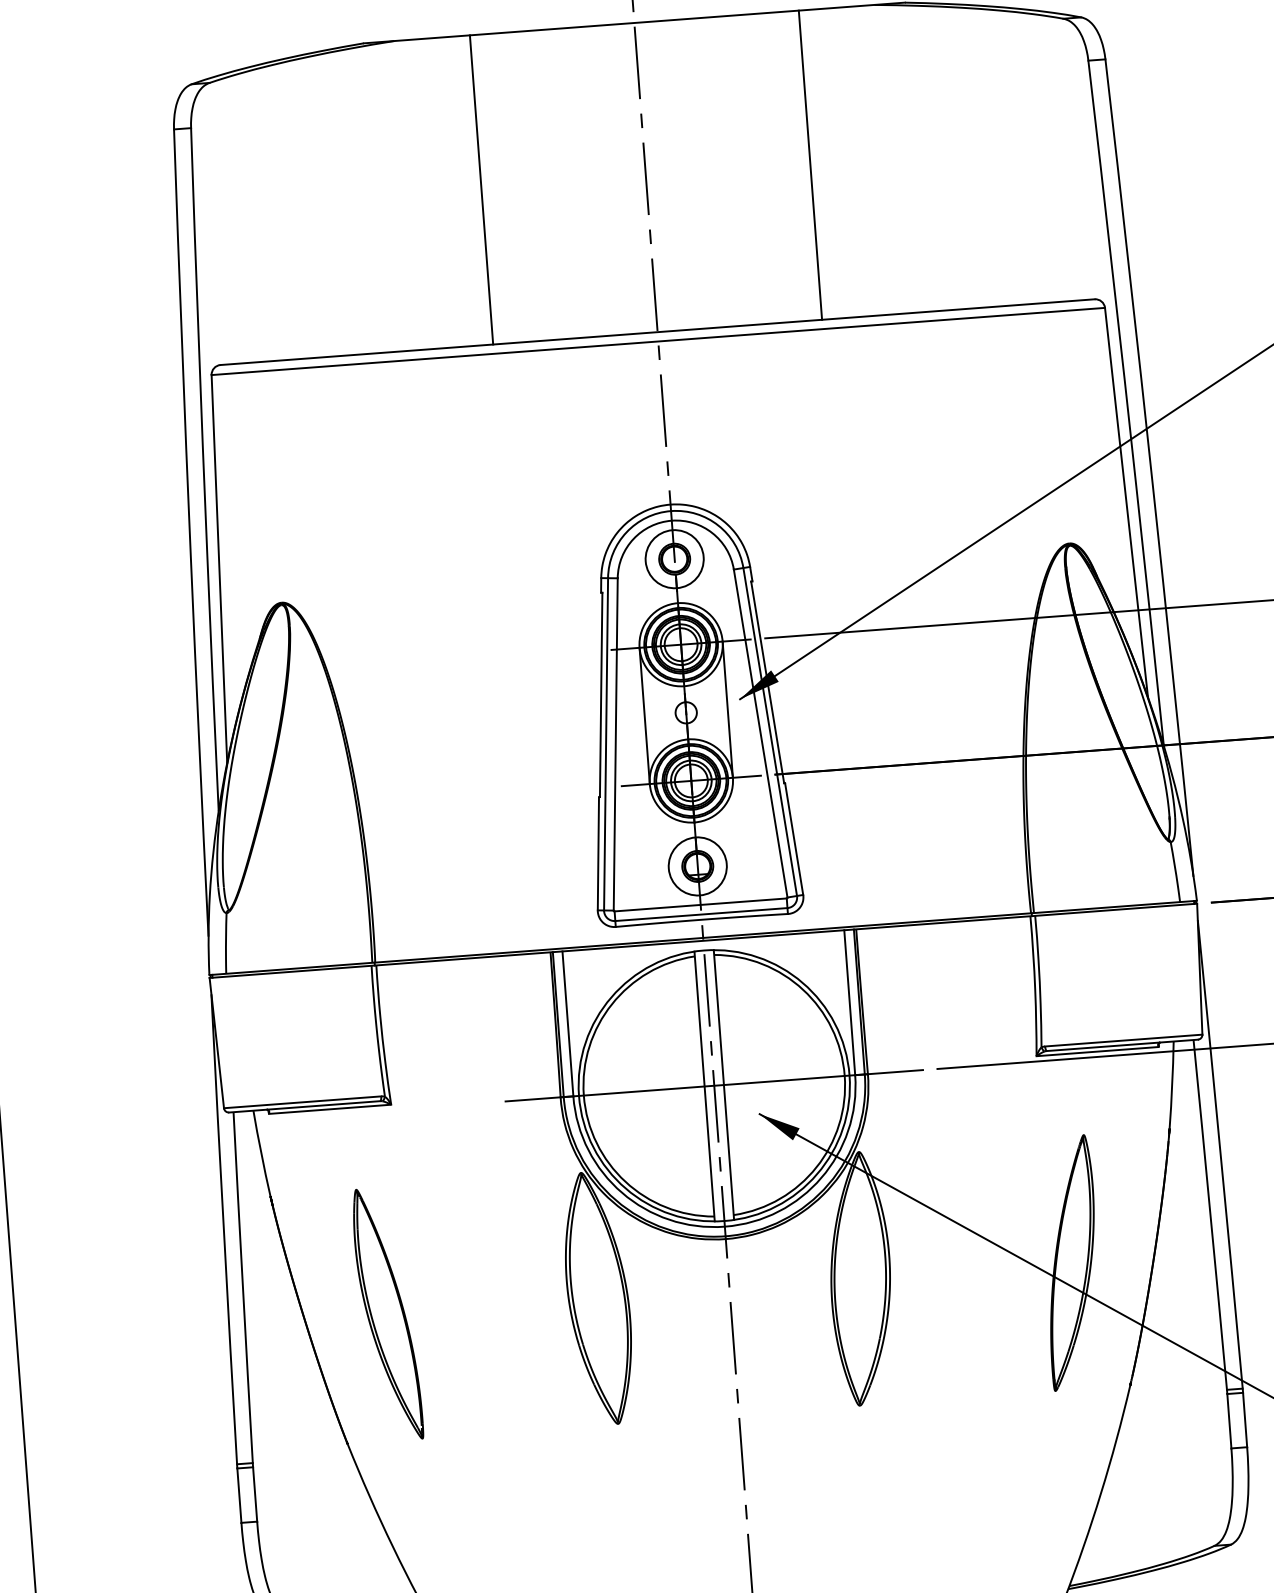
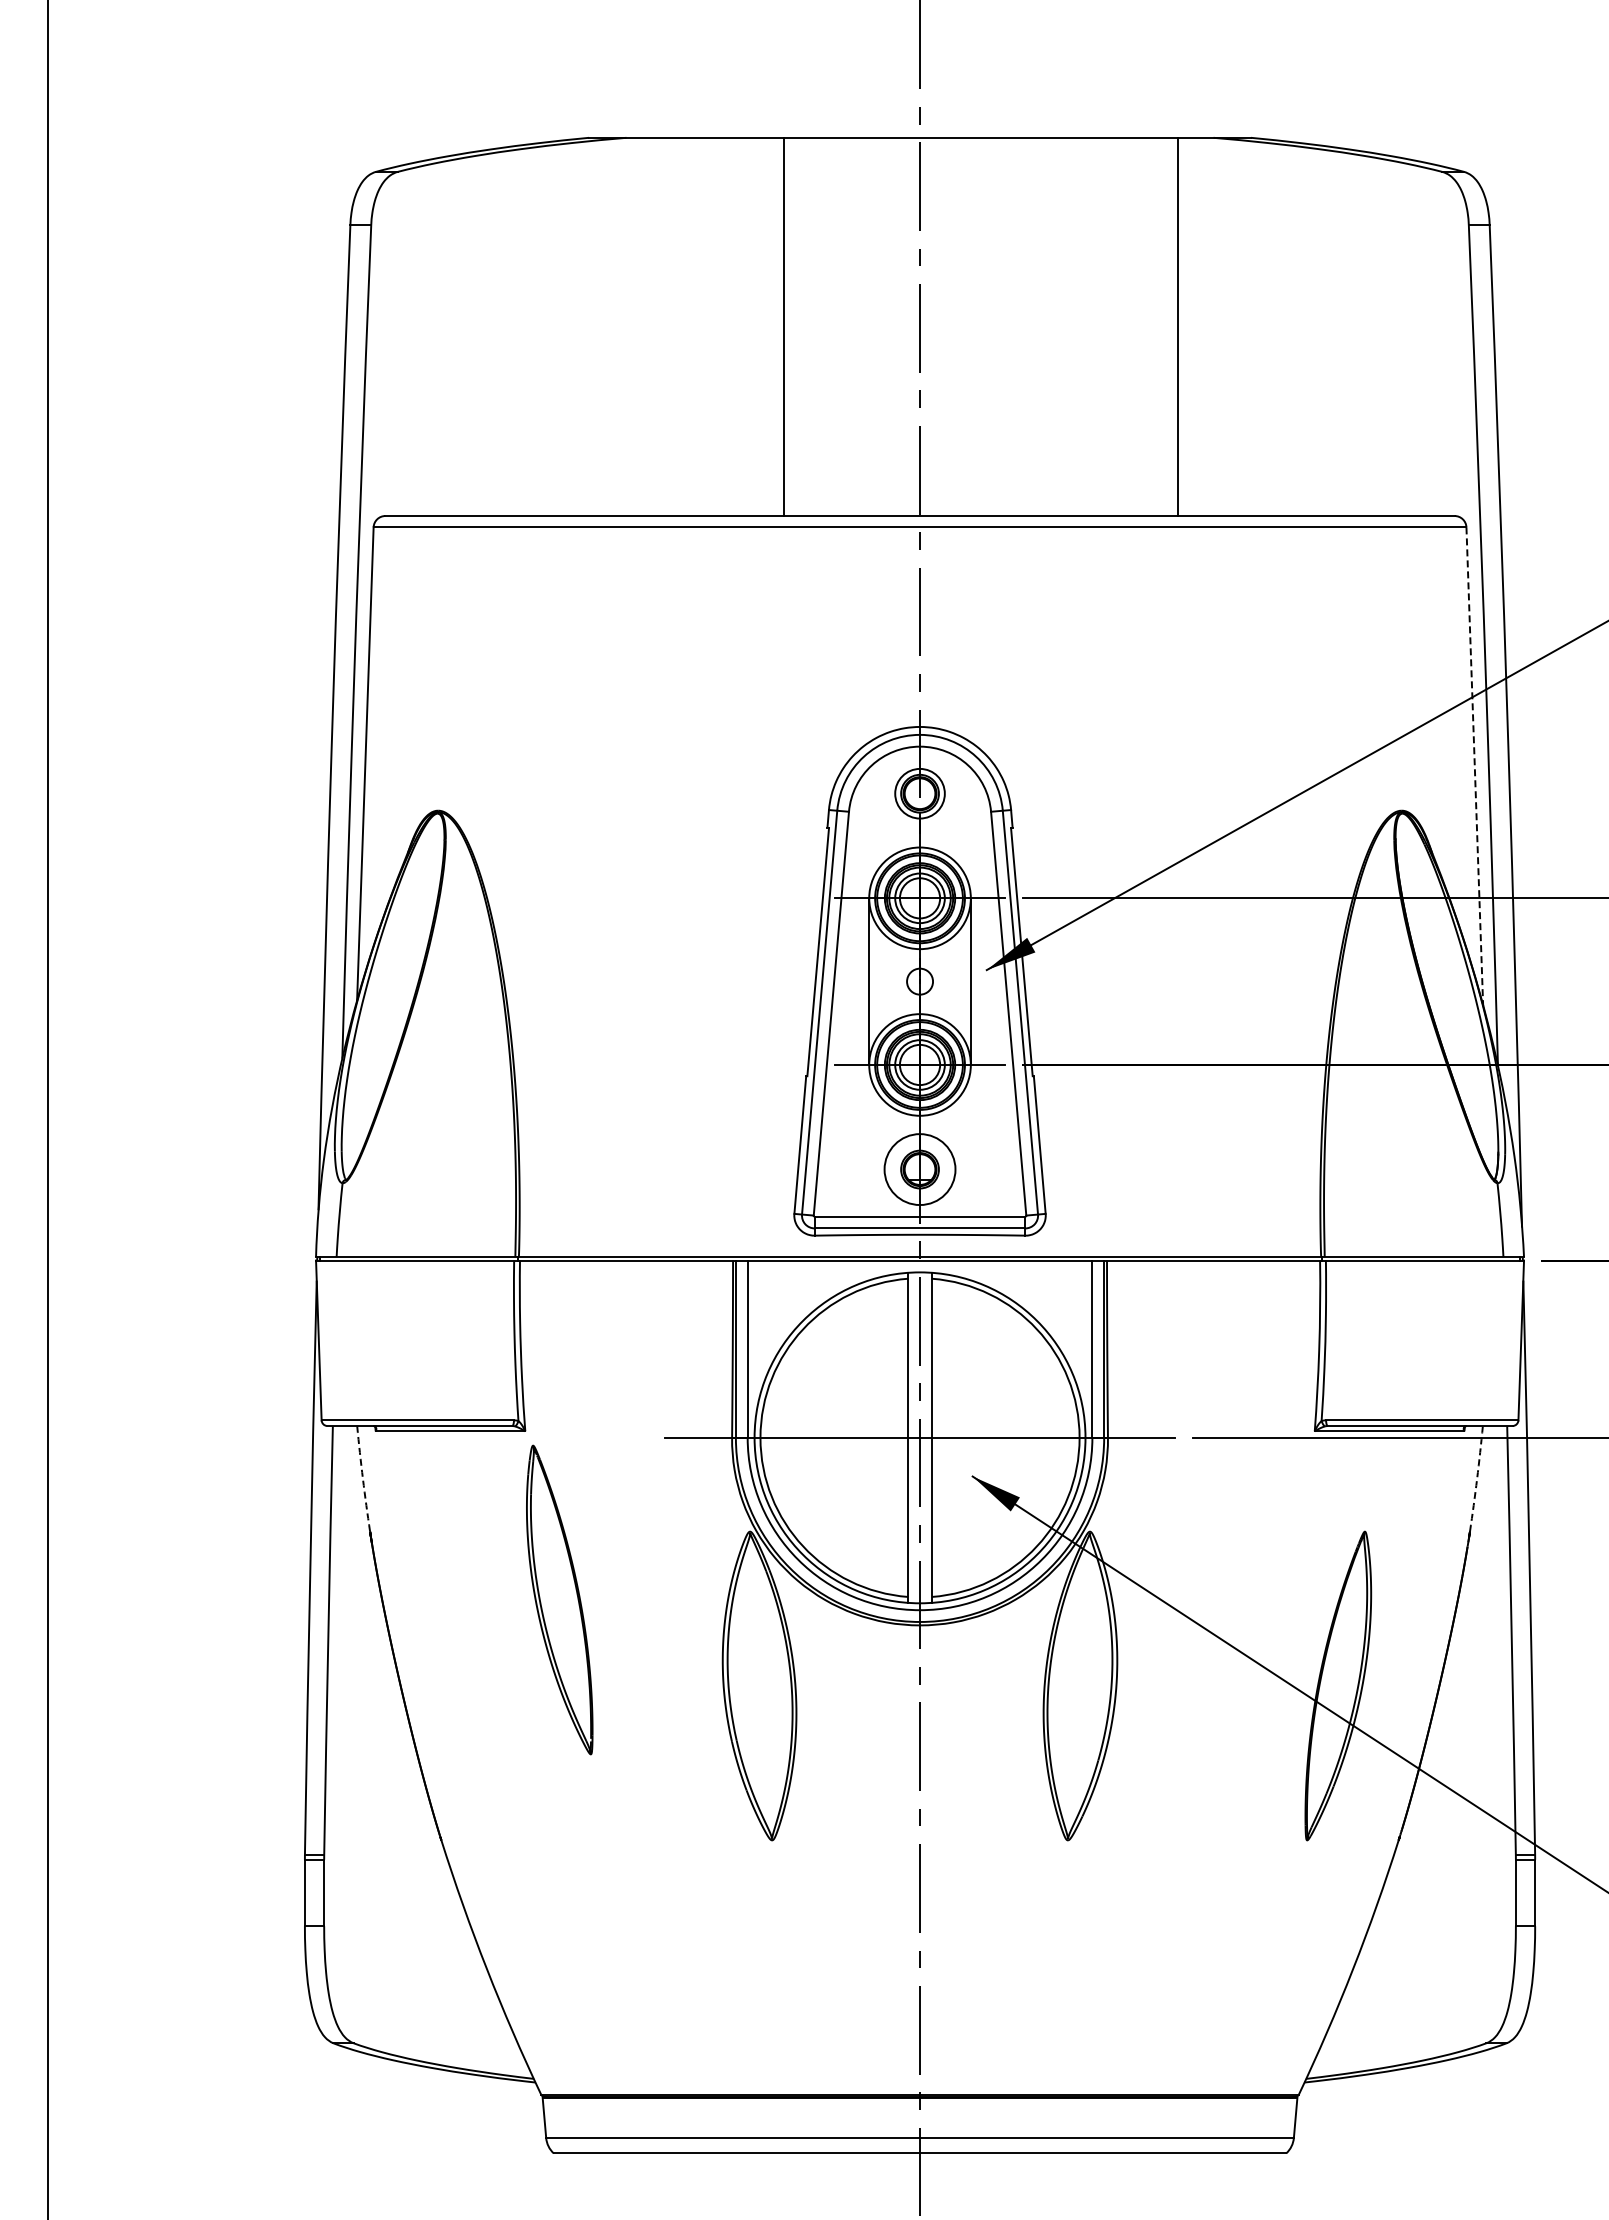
line: (810, 164) -> (1178, 326), moved
line: (481, 189) -> (783, 326), moved
line: (1126, 503) -> (1474, 767), solid -> dashed
circle: (674, 559) -> (919, 793), size x0.7
arc: (1172, 1084) -> (1477, 1478), solid -> dashed
arc: (260, 1153) -> (362, 1478), solid -> dashed
part: (387, 1313) -> (559, 1599), moved

